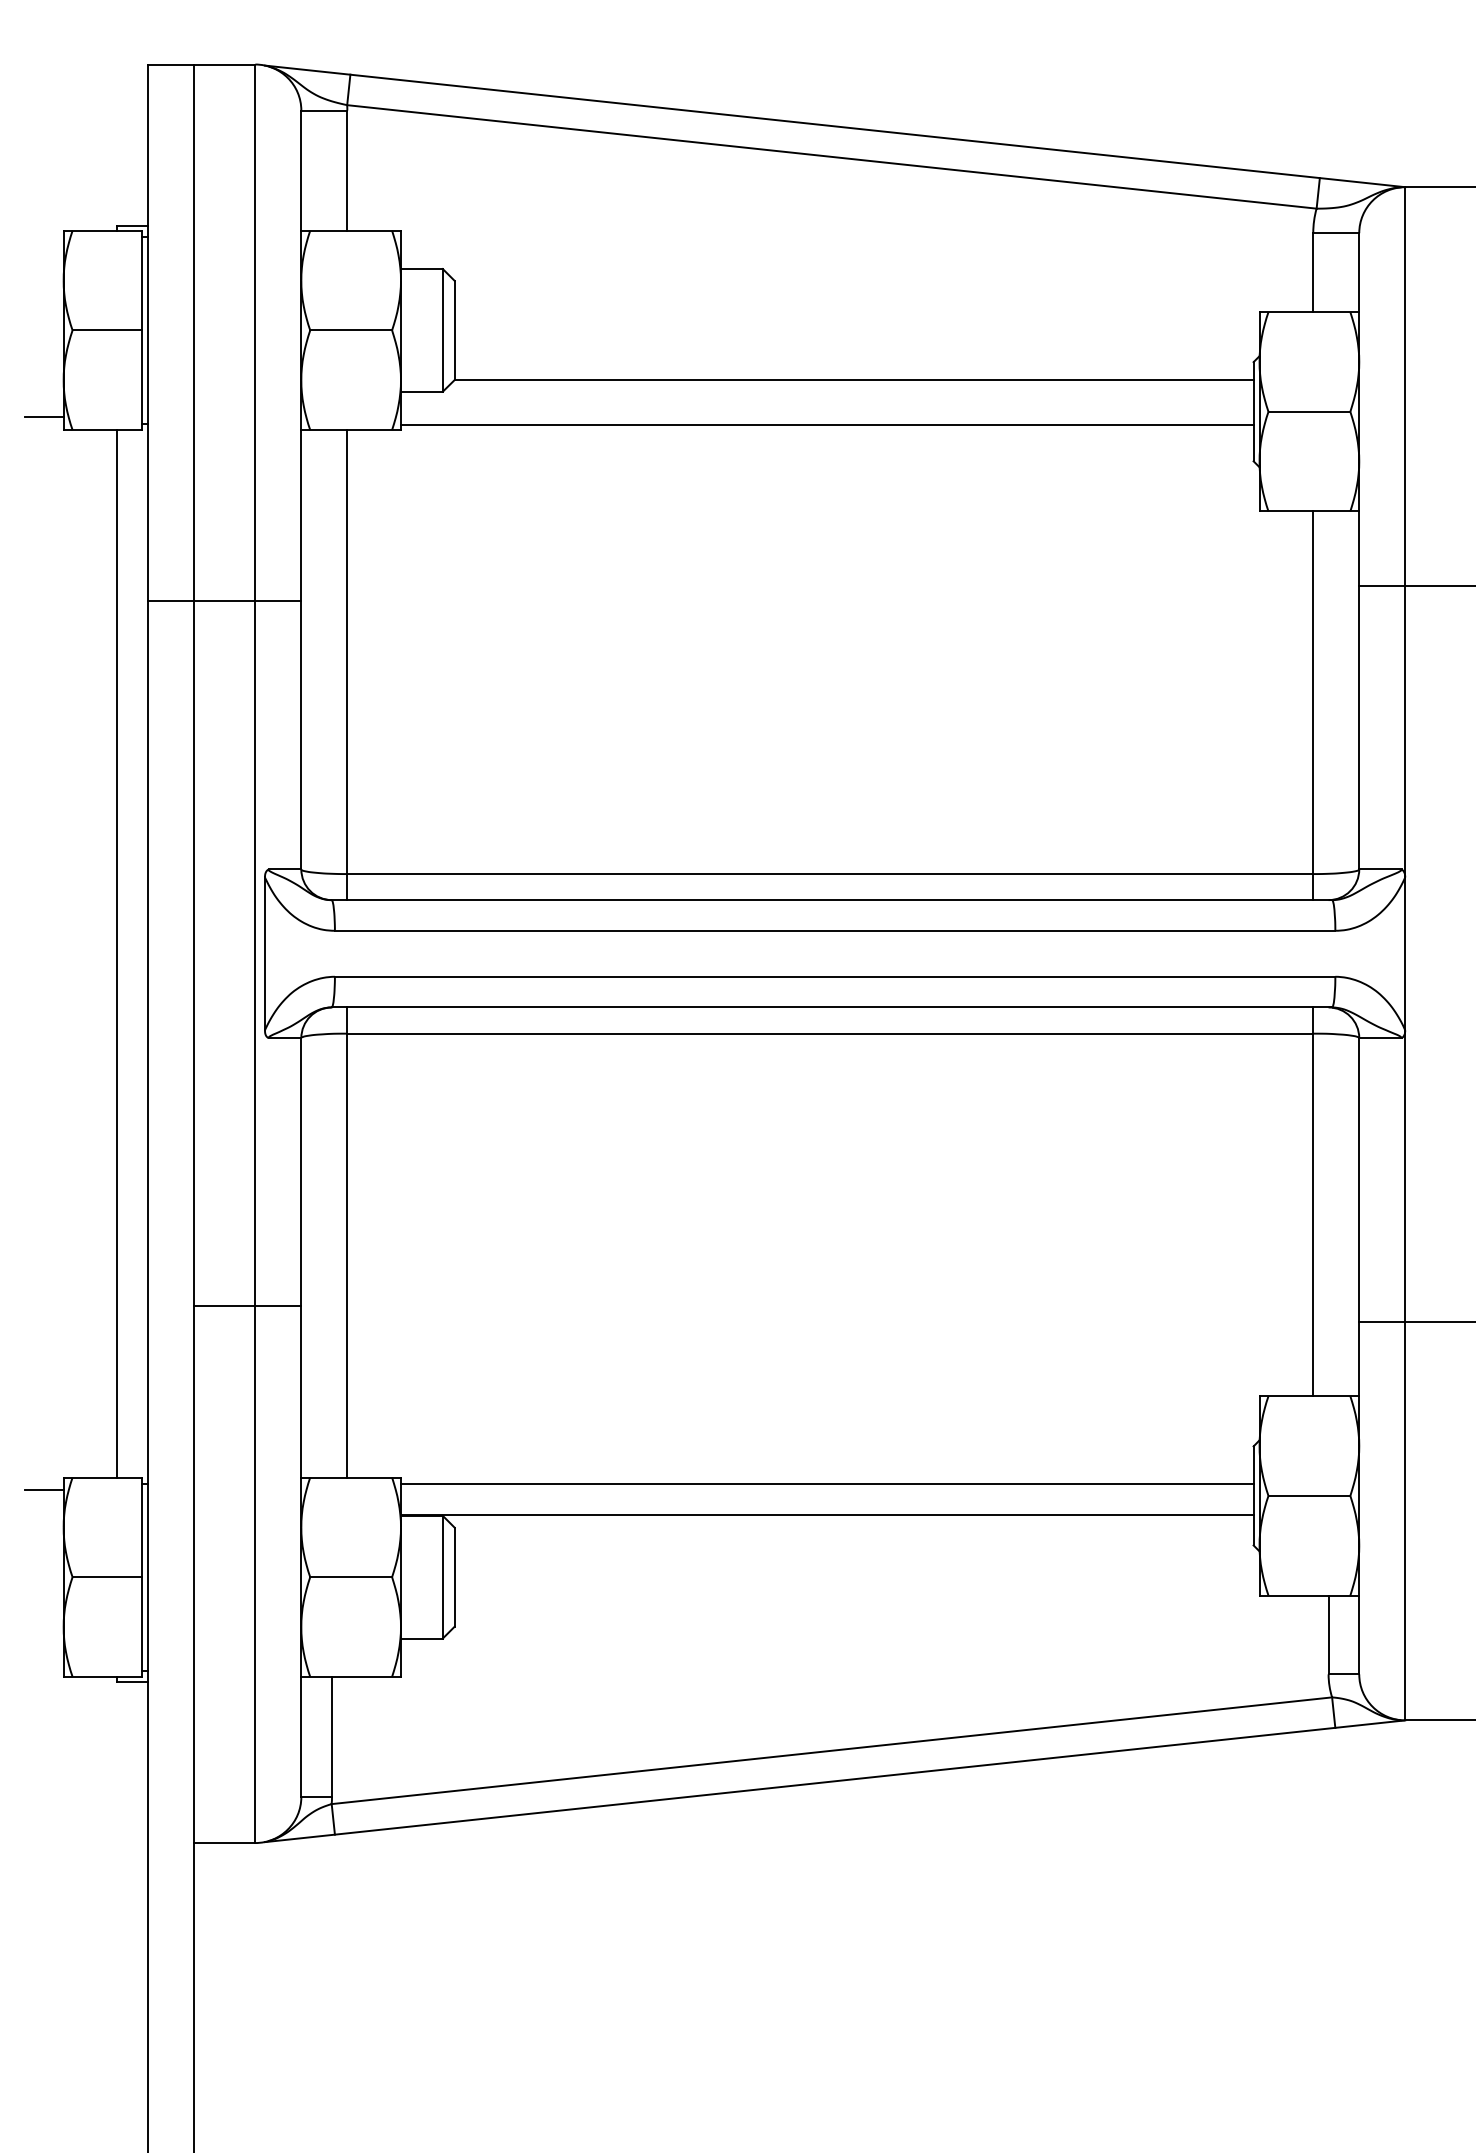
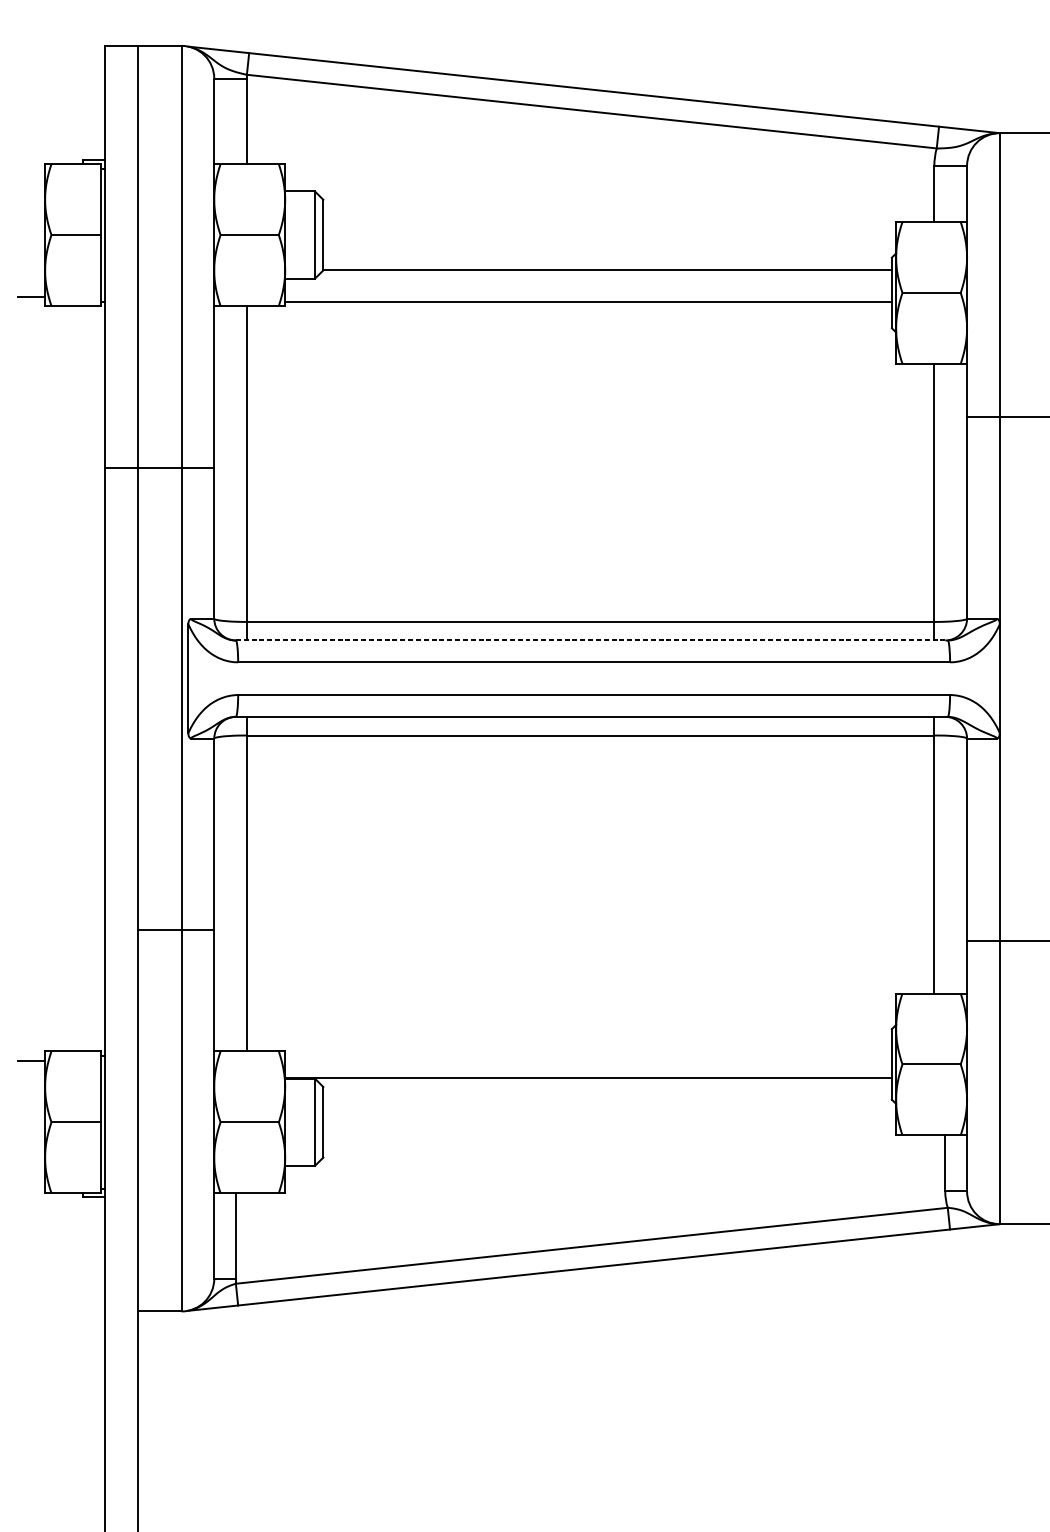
line: (224, 601) -> (159, 467), moved
line: (832, 900) -> (592, 640), solid -> dashed
line: (117, 953) -> (83, 678), removed
line: (827, 1484) -> (588, 1056), removed

